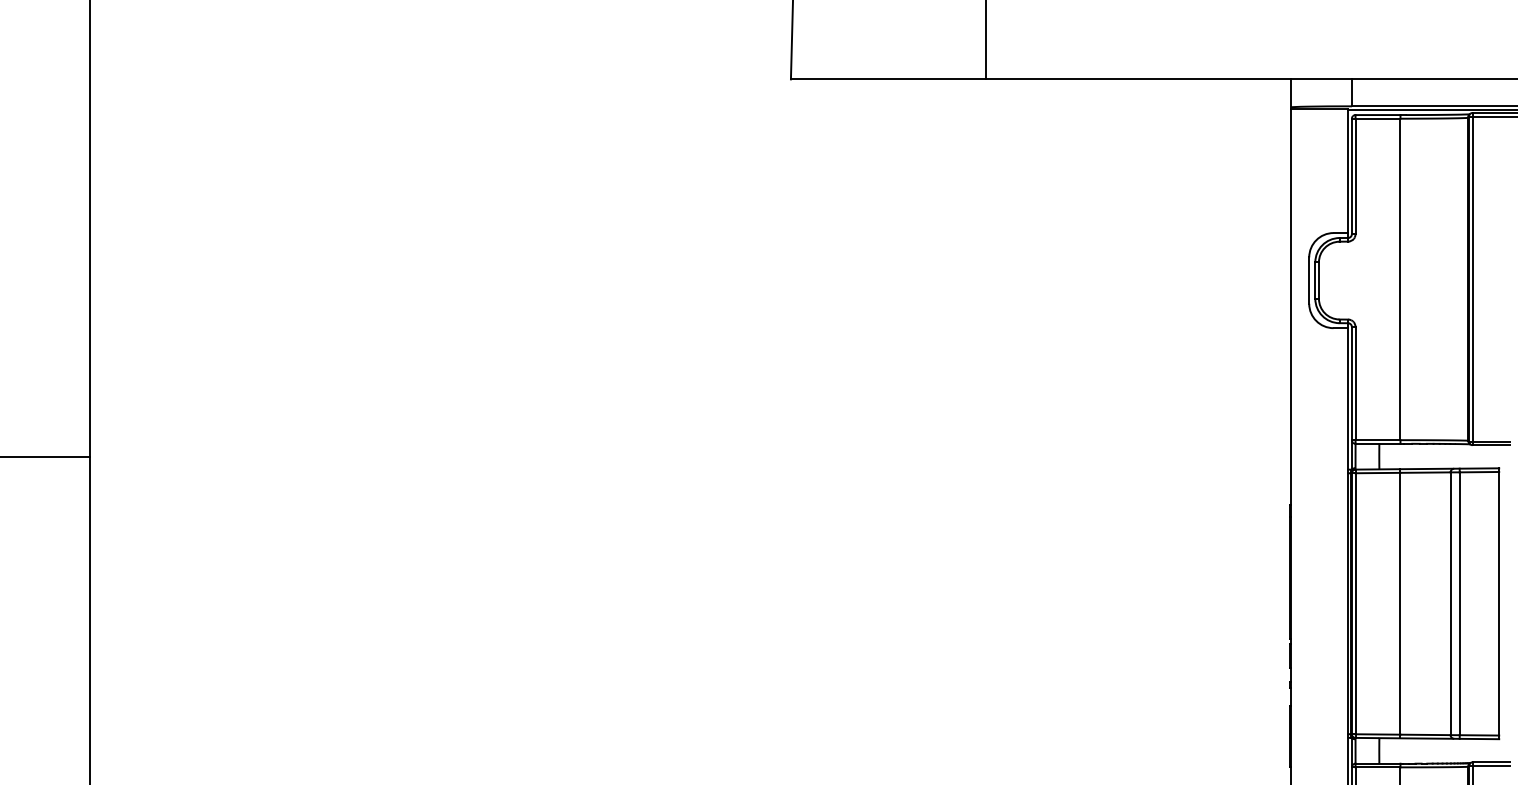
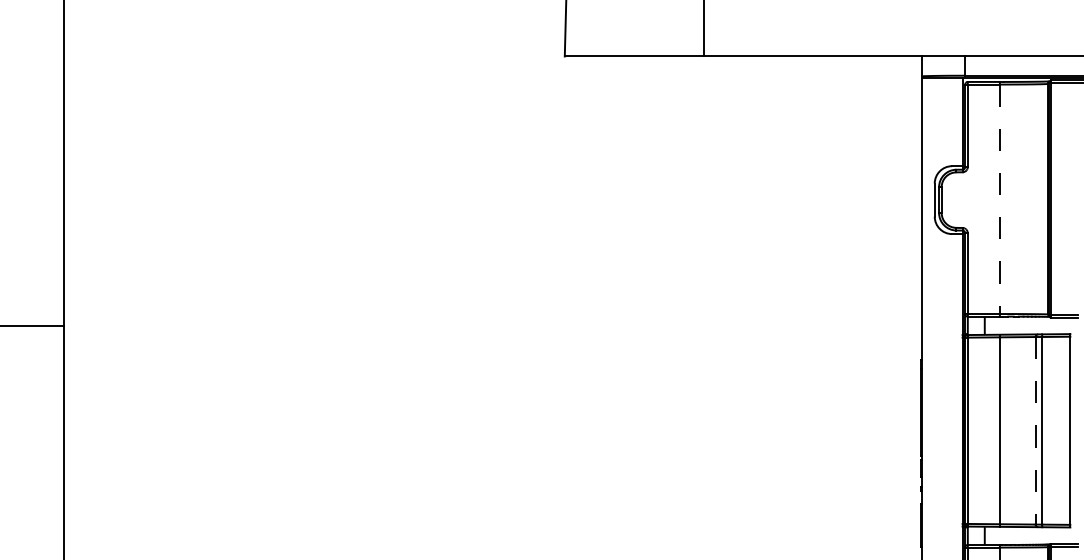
line: (1400, 279) -> (999, 199), solid -> dashed
line: (1450, 604) -> (1035, 431), solid -> dashed

